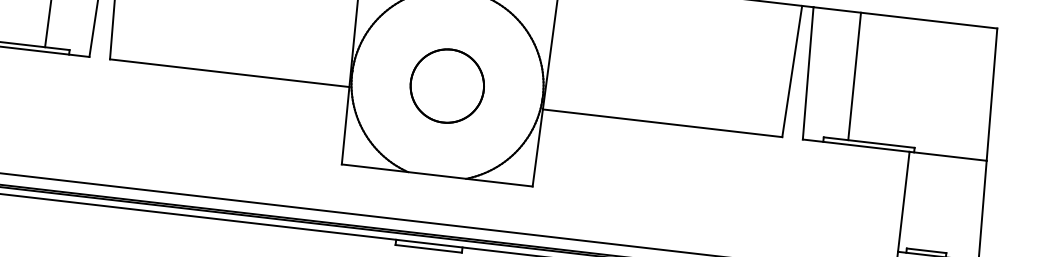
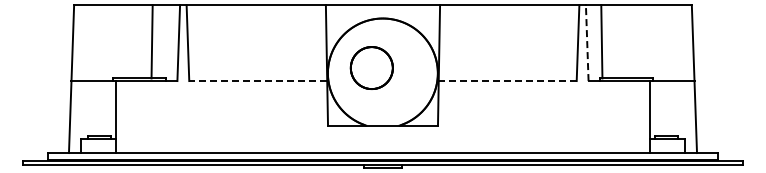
line: (230, 74) -> (258, 81), solid -> dashed
line: (808, 74) -> (587, 43), solid -> dashed
line: (854, 75) -> (601, 41), moved
part: (446, 85) -> (371, 67), moved
line: (662, 123) -> (507, 81), solid -> dashed

